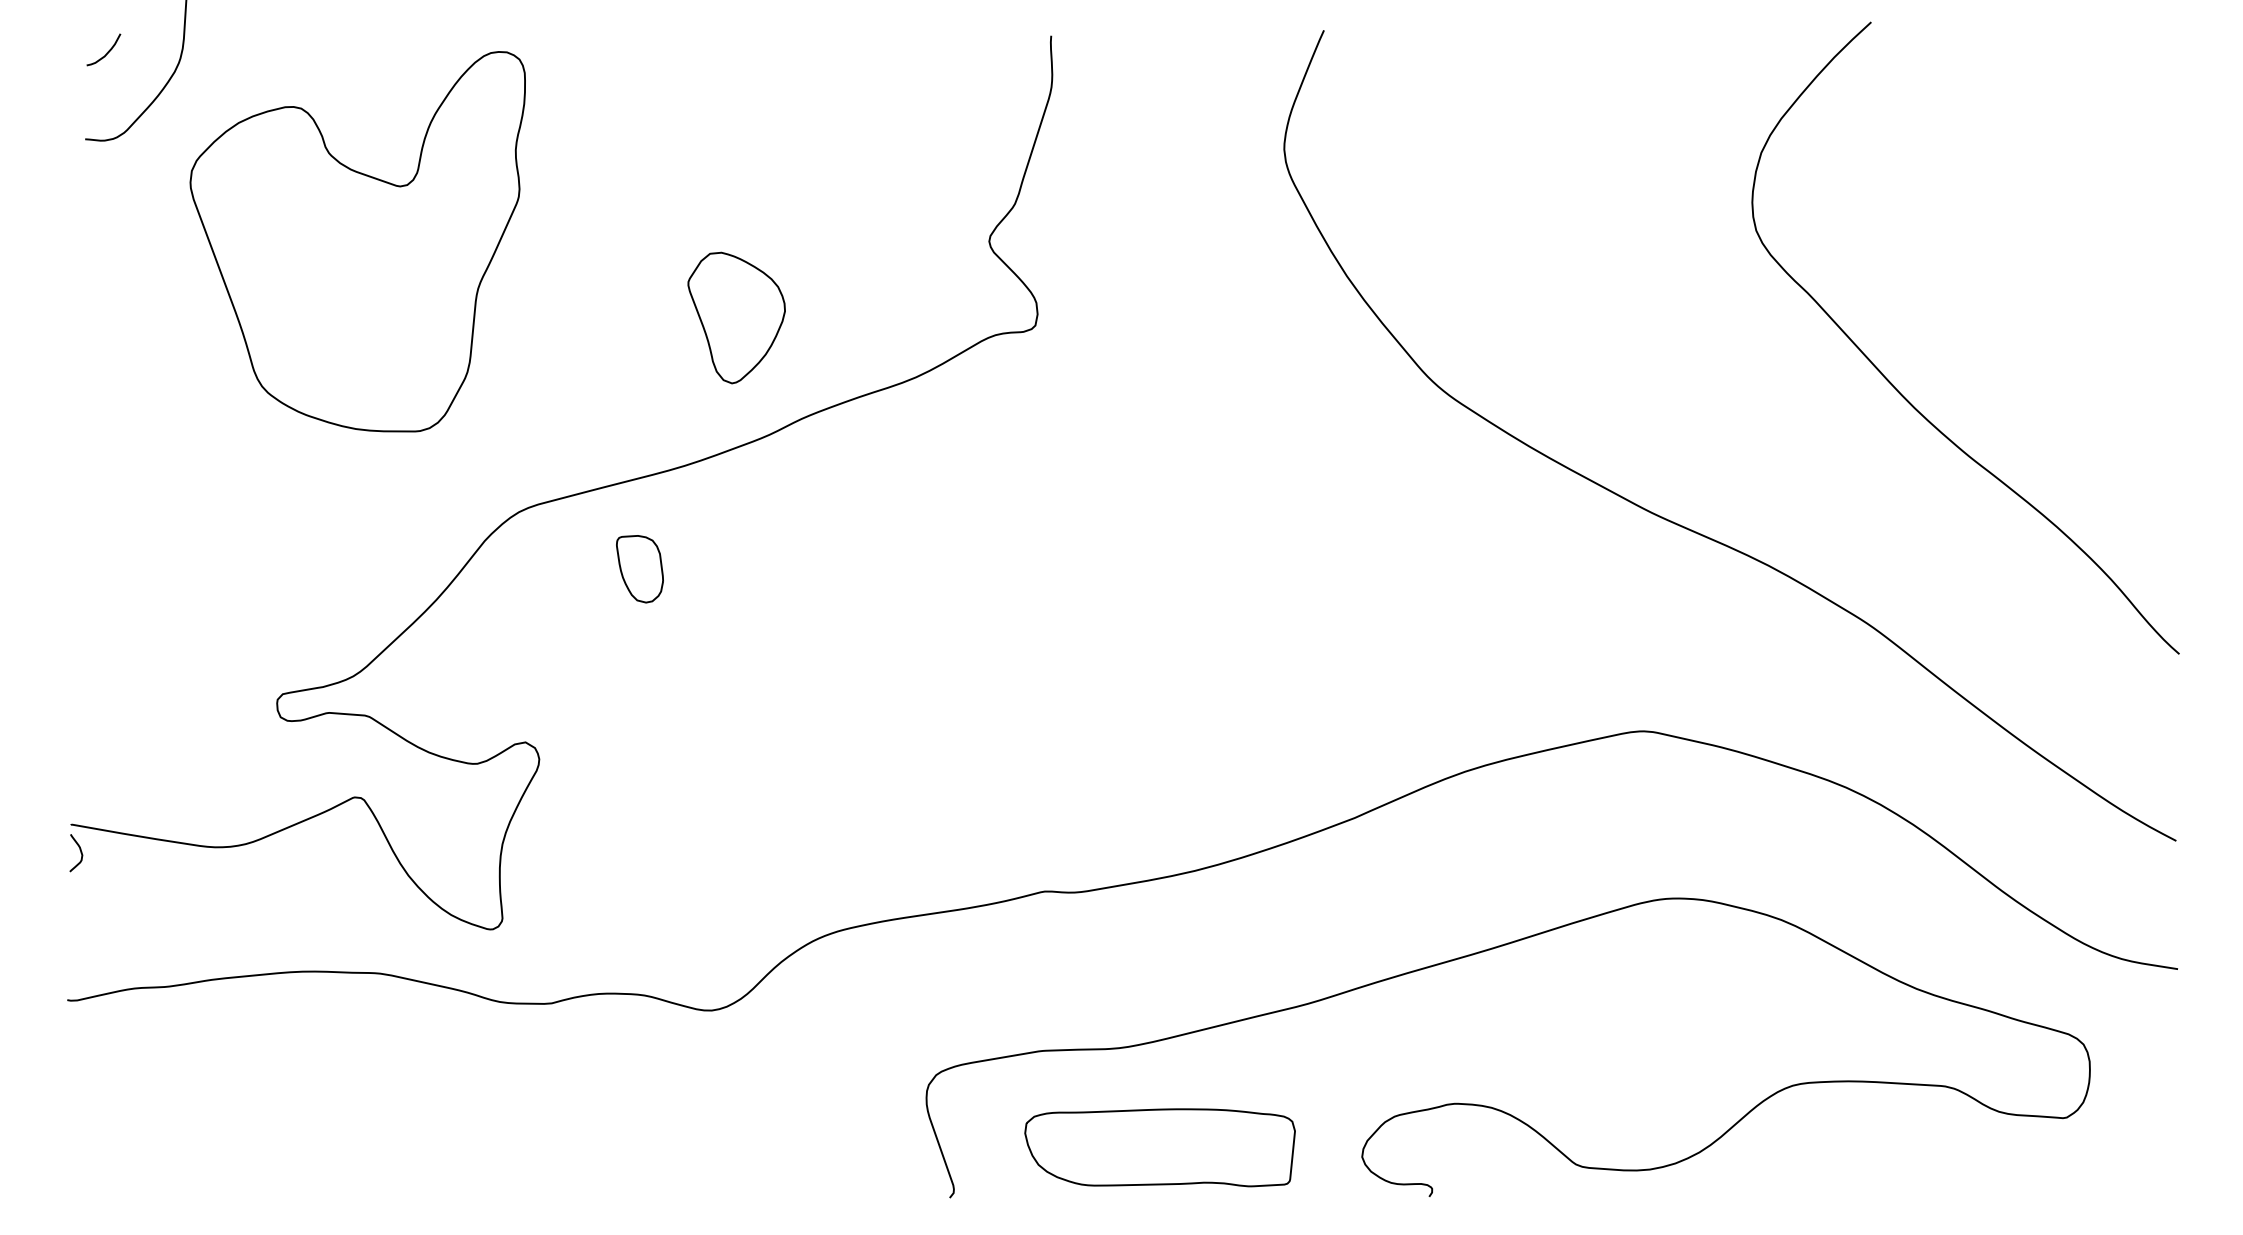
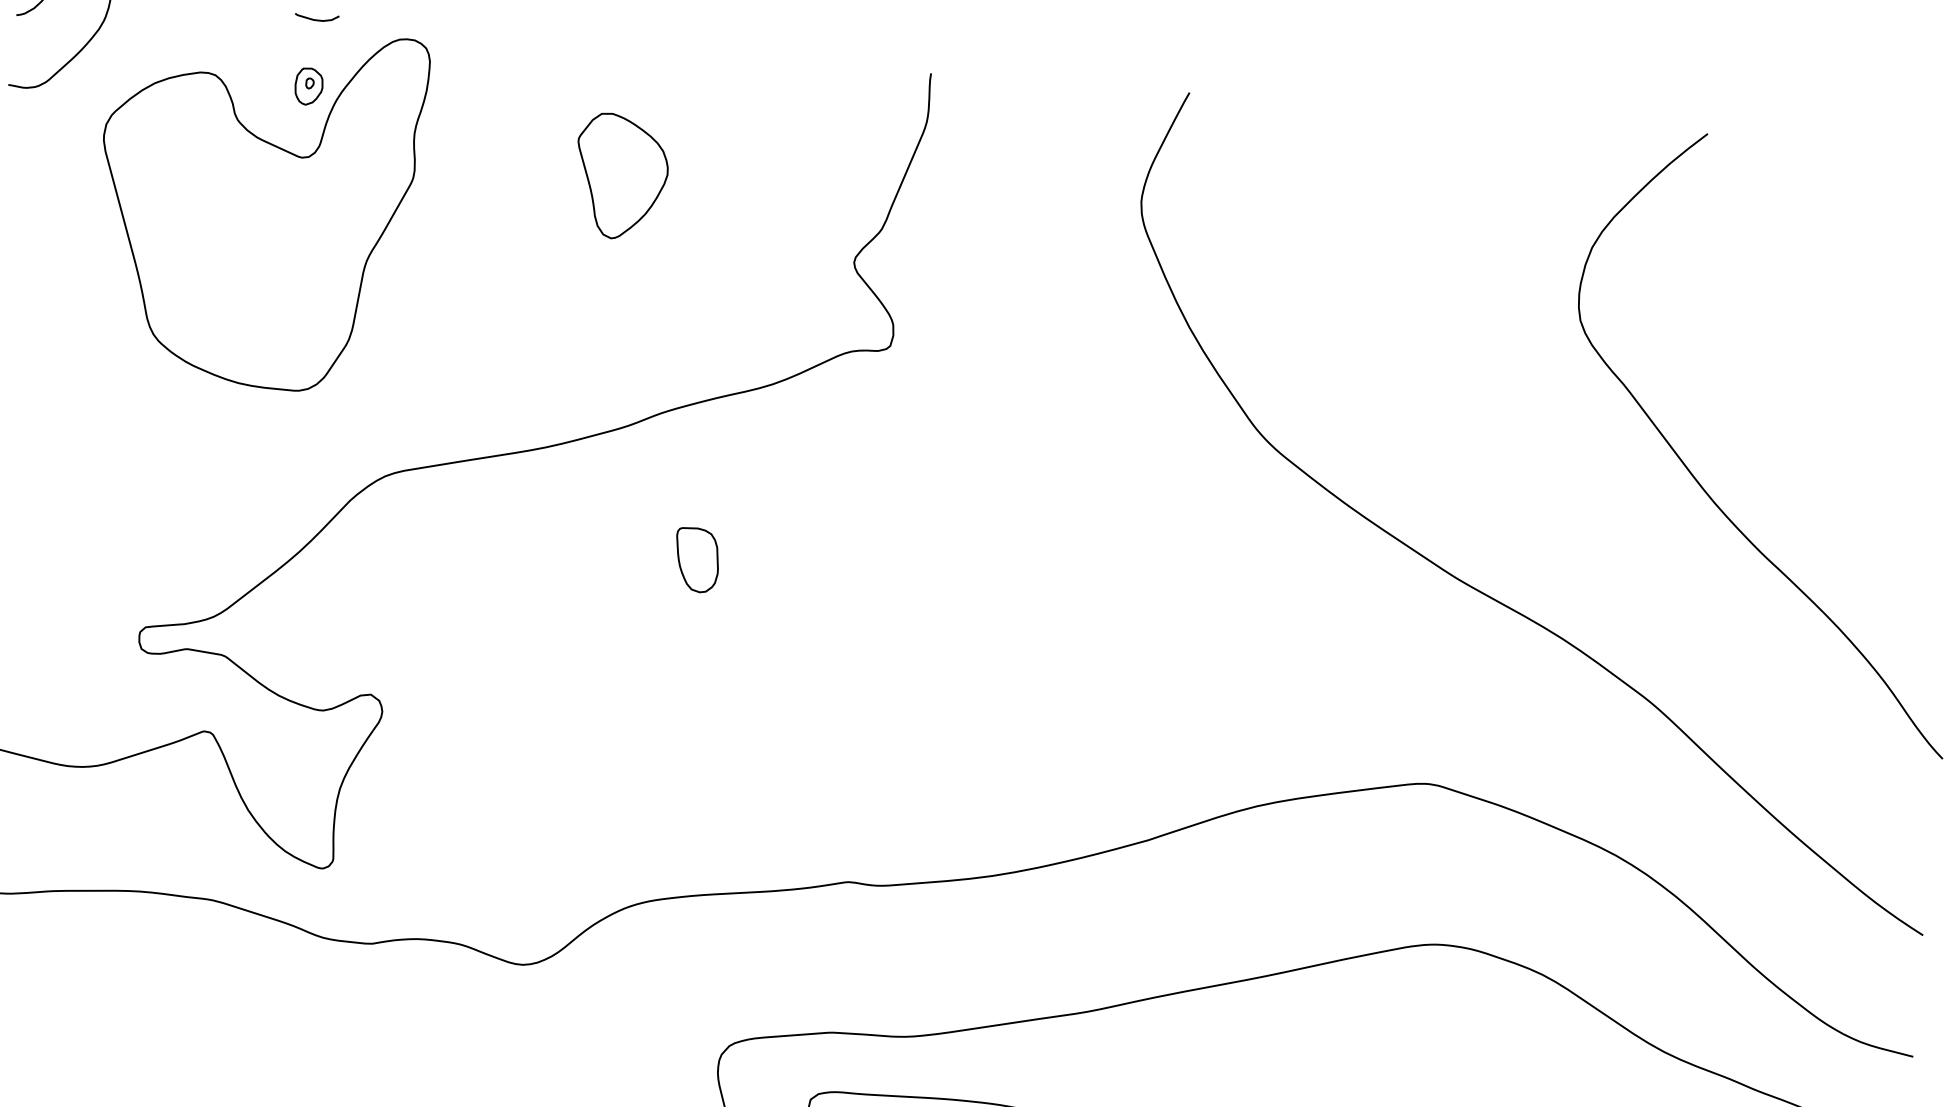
curve: (401, 40) -> (316, 19), added
part: (400, 111) -> (308, 86), added
part: (736, 317) -> (621, 176), moved
part: (639, 569) -> (696, 560), moved

